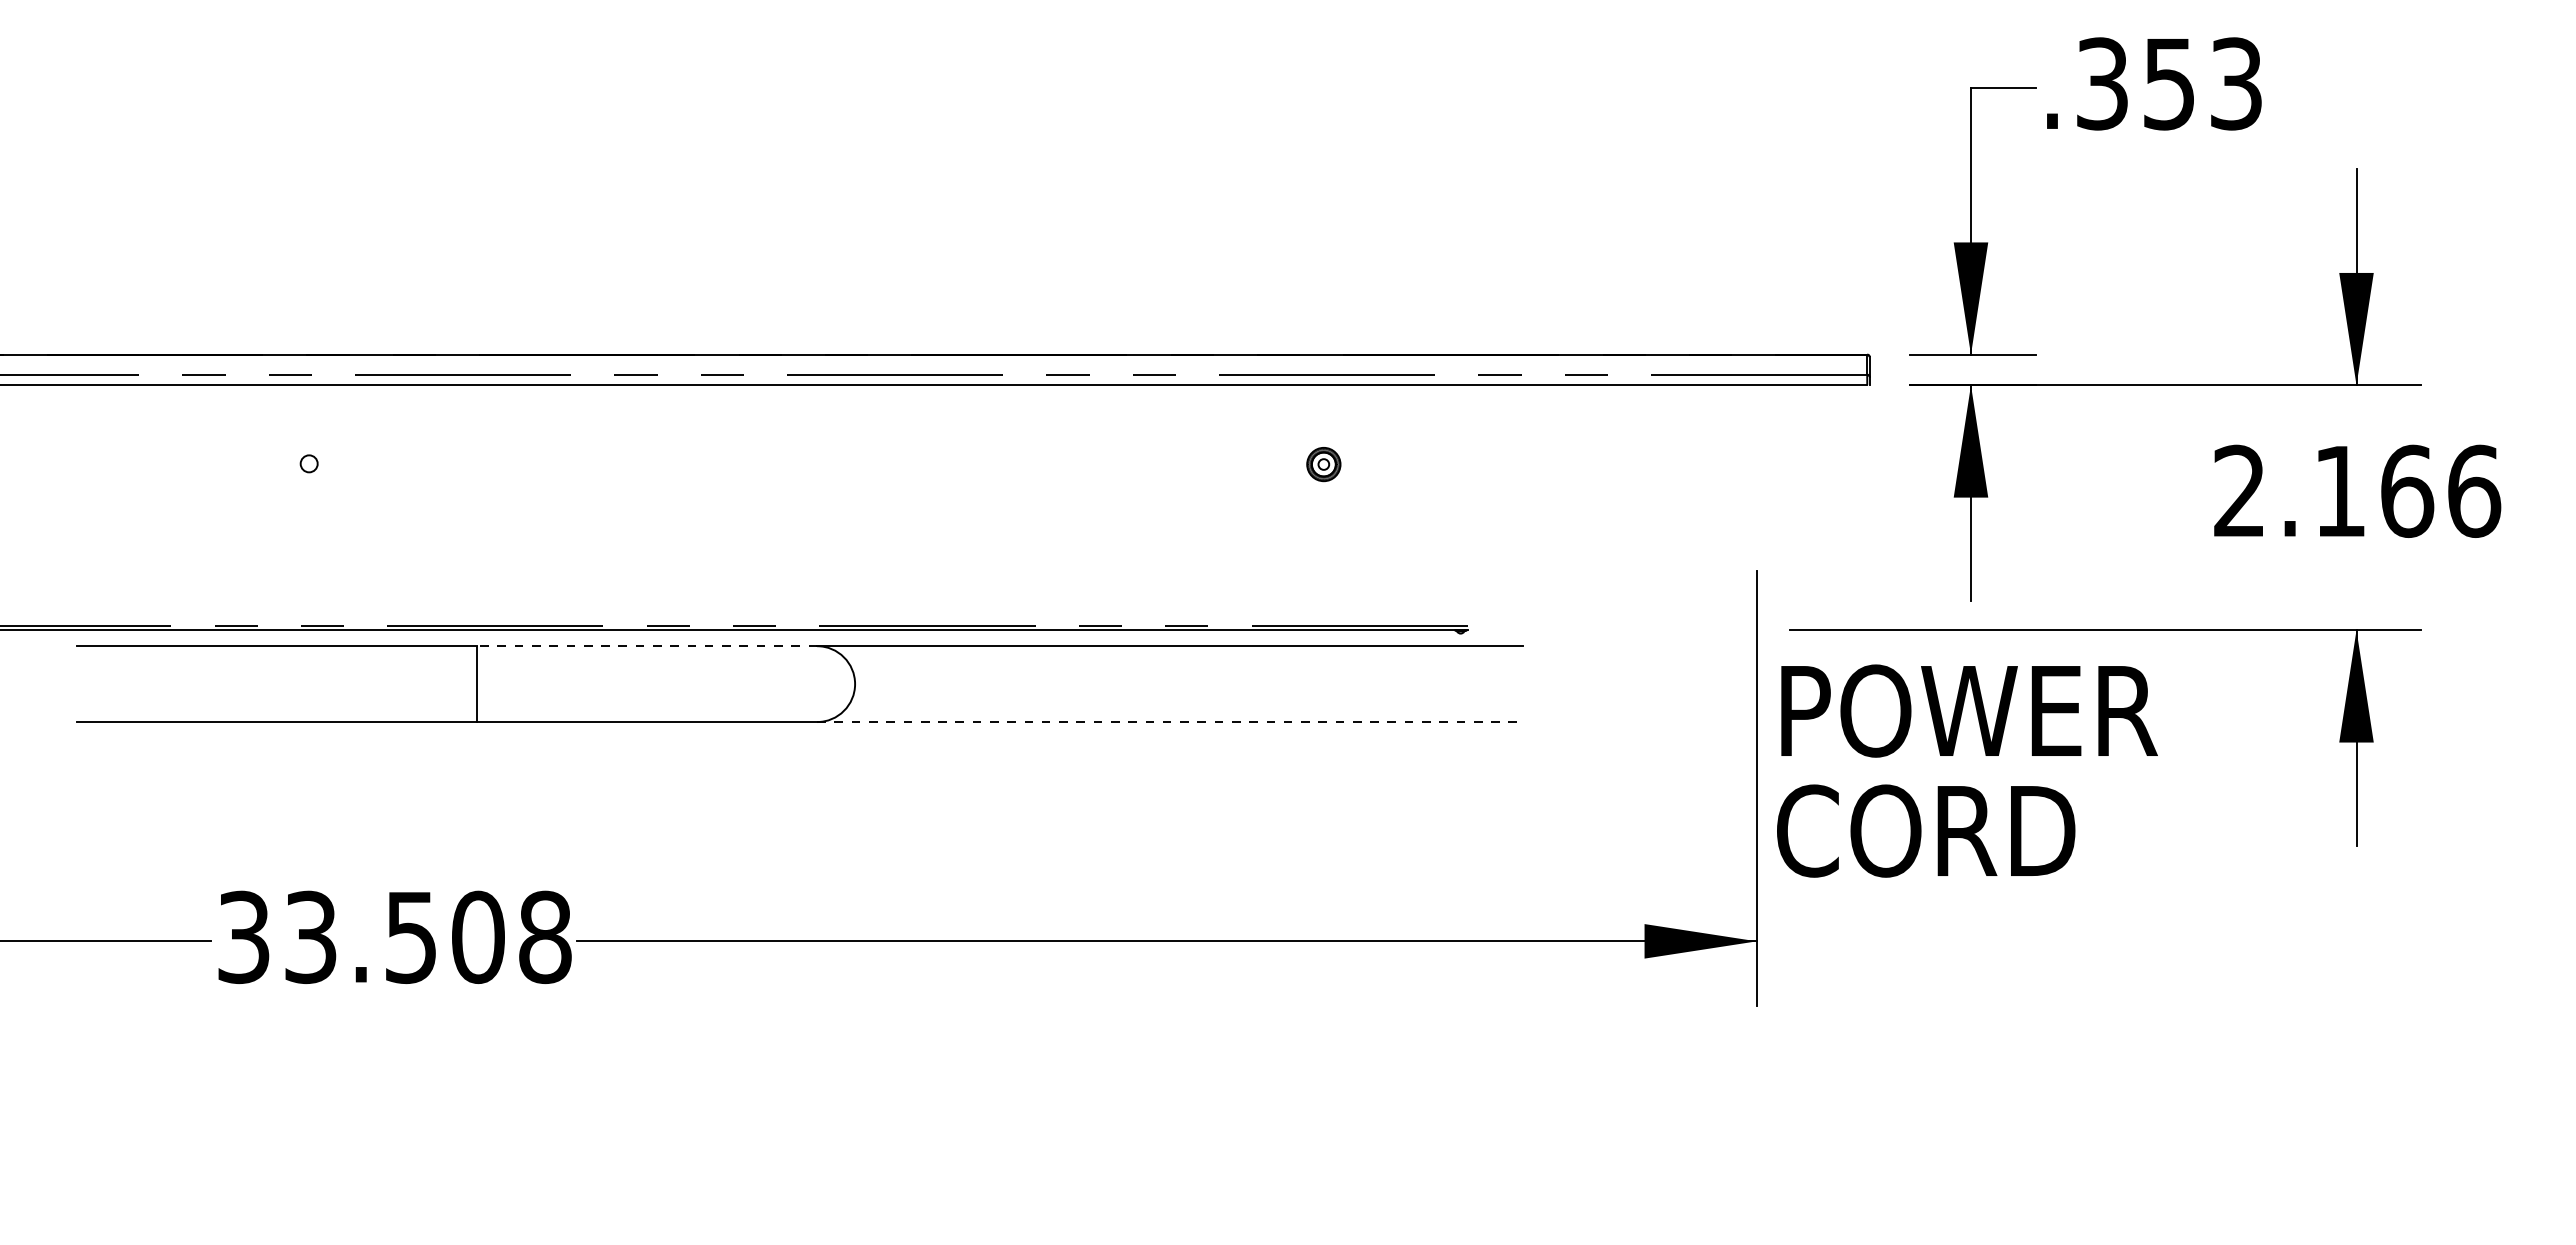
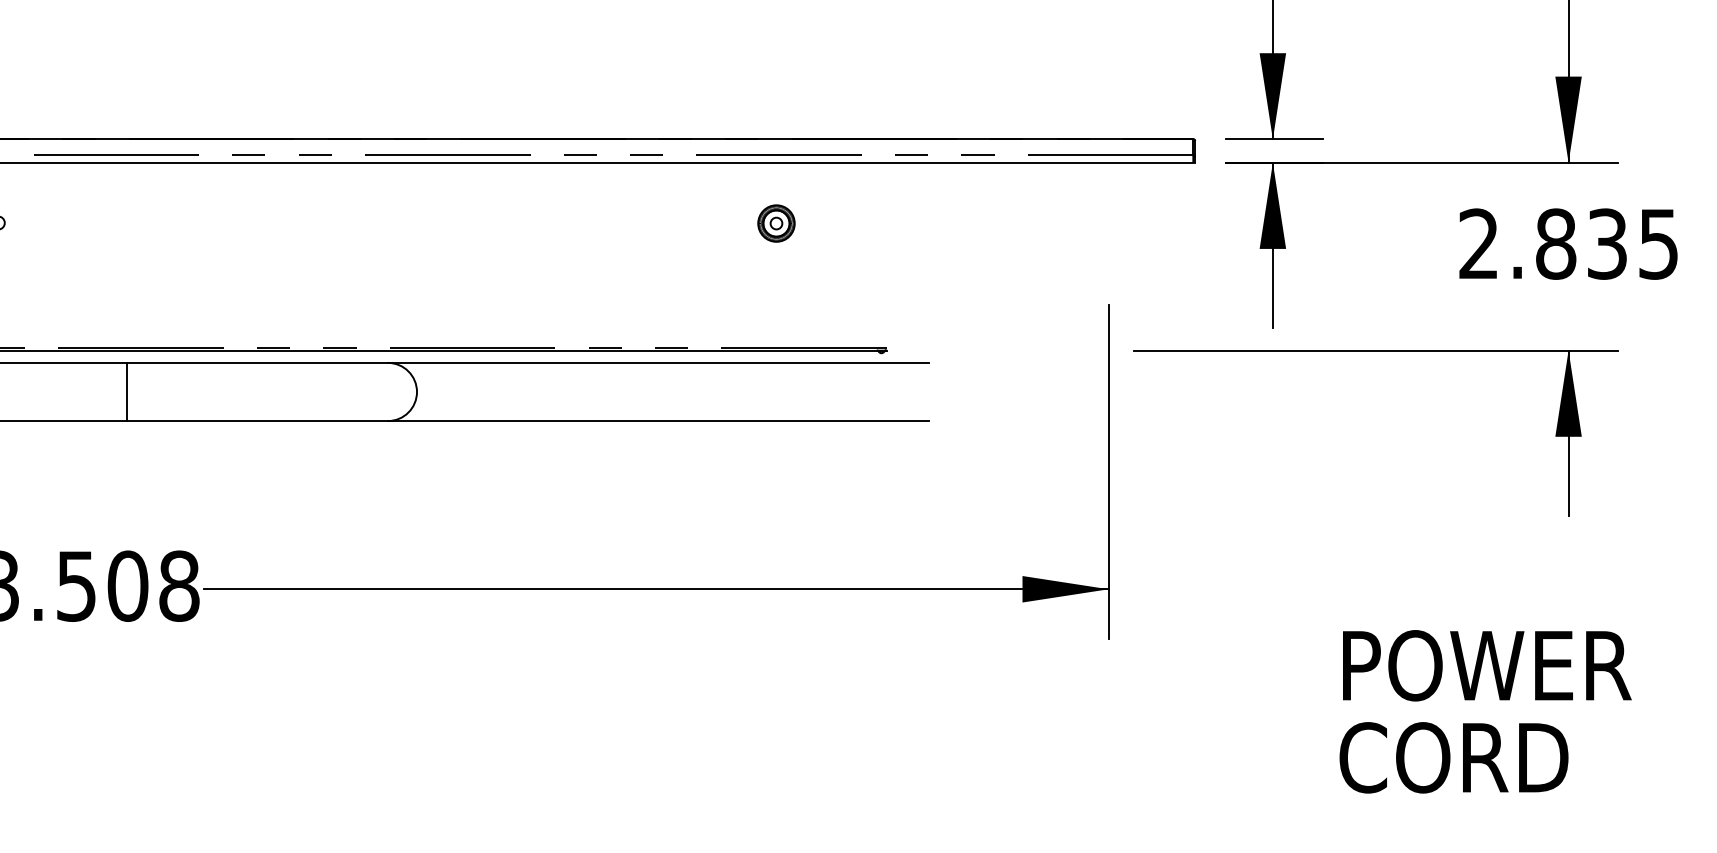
part: (1323, 464) -> (776, 223), size x1.43
text: (2407, 490) -> (1607, 243), 2.166 -> 2.835
line: (646, 646) -> (257, 363), dashed -> solid
line: (1170, 722) -> (658, 421), dashed -> solid
text: (1967, 770) -> (1485, 711), moved

